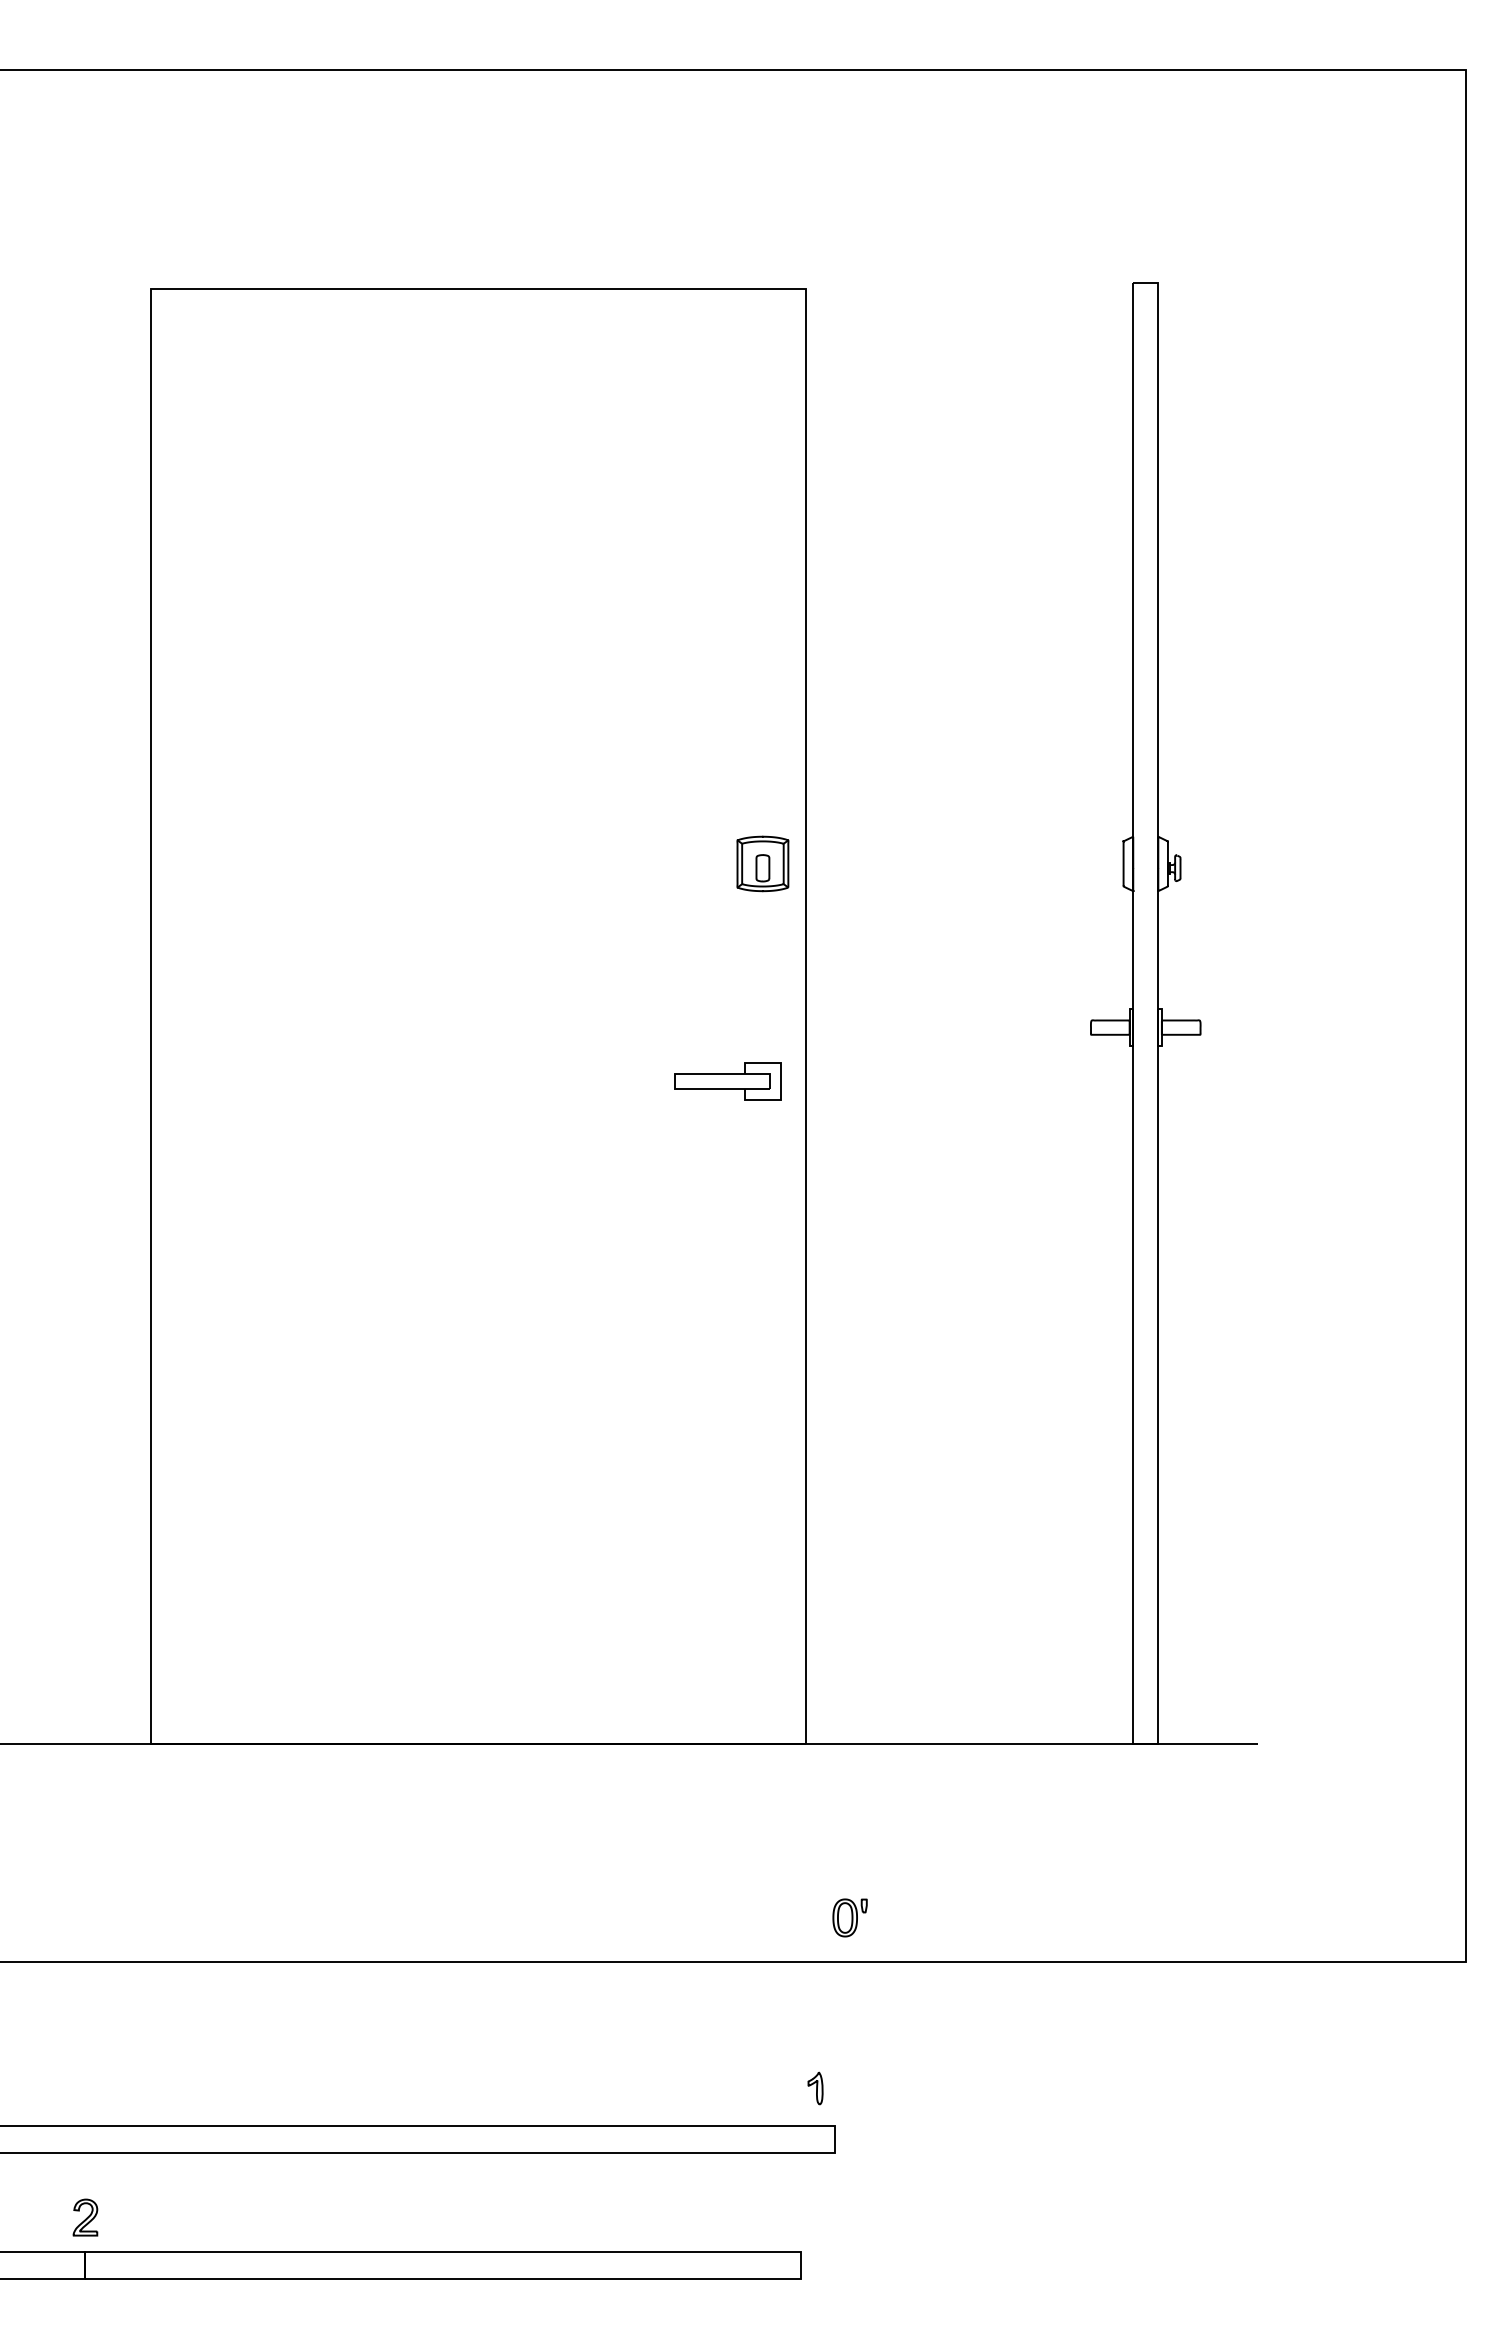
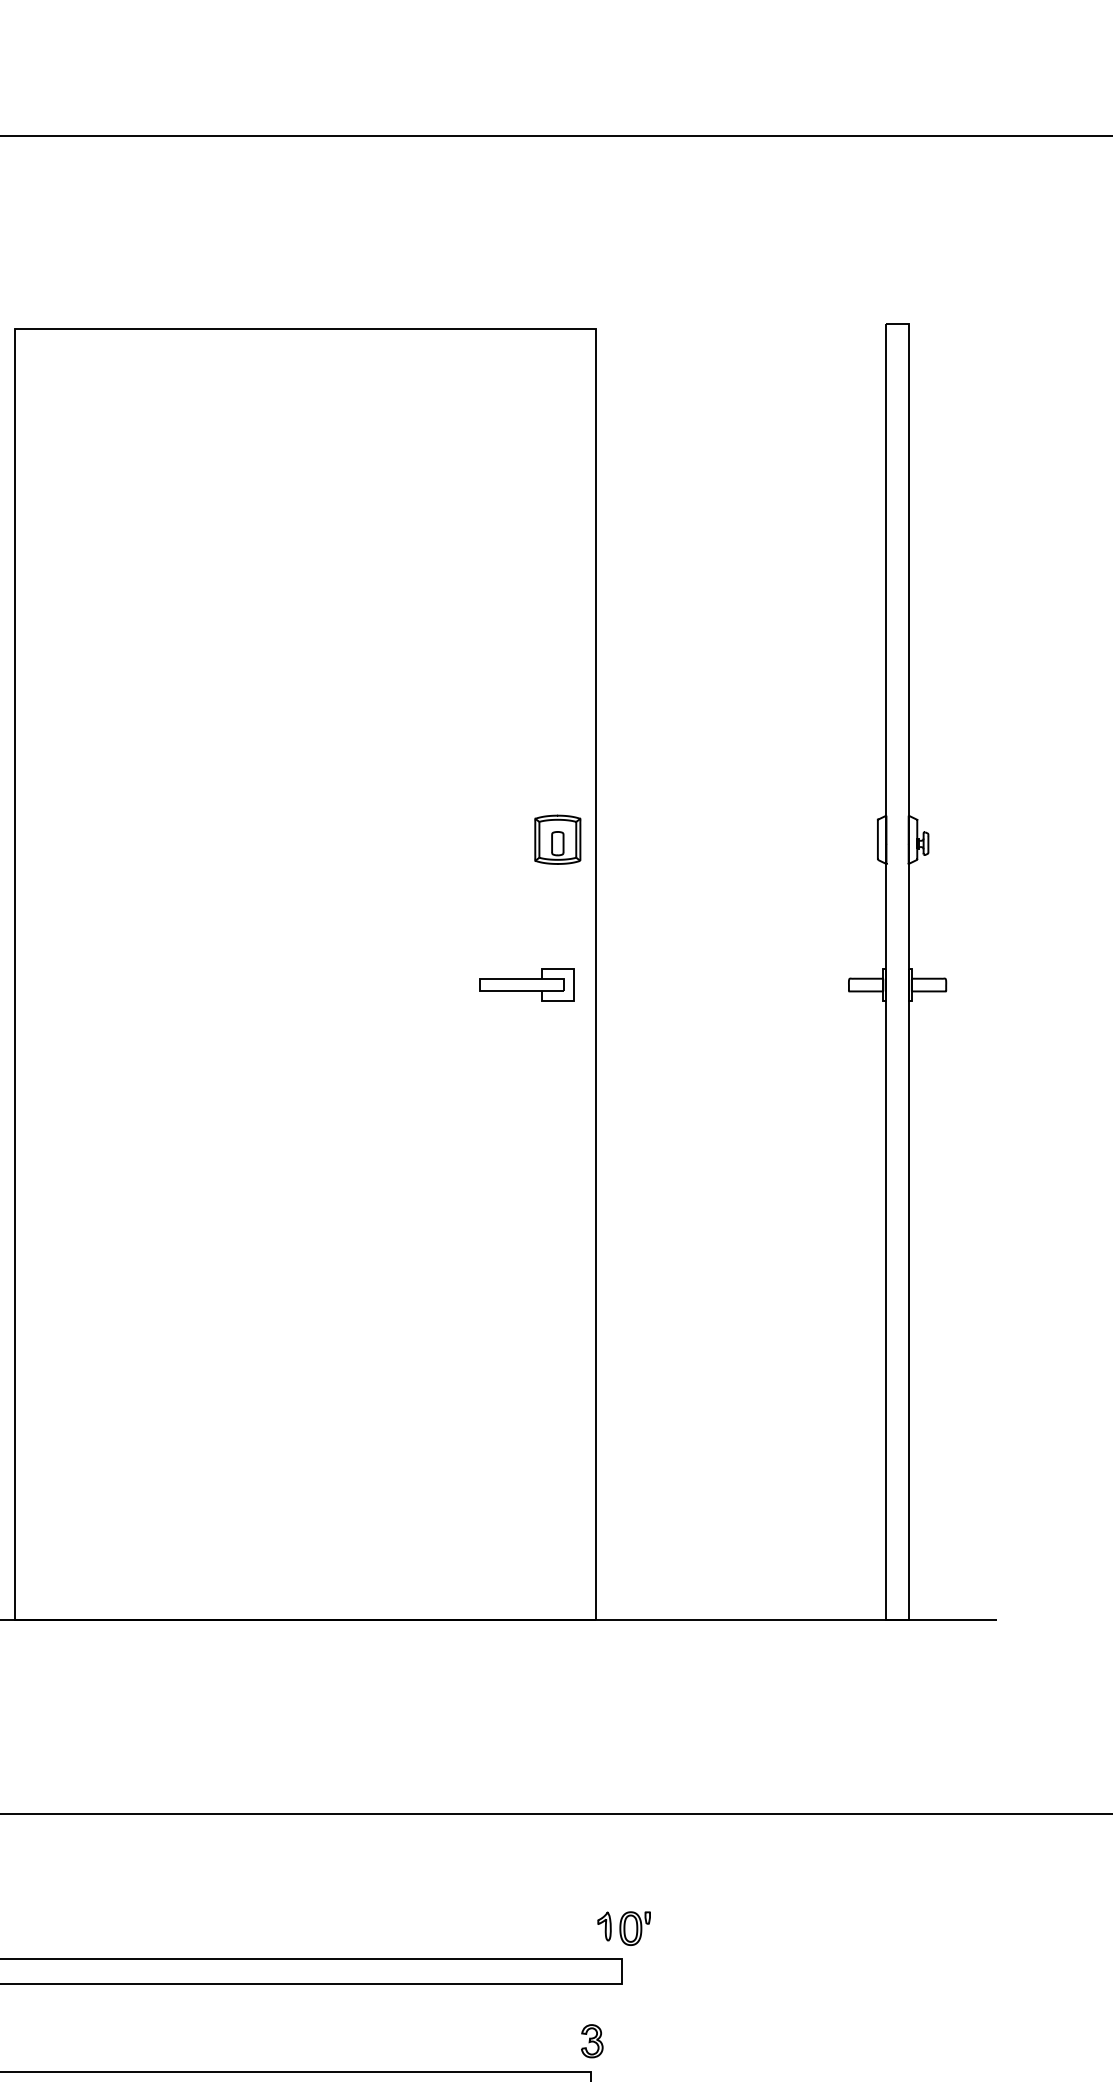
part: (727, 1081) -> (526, 984), moved
part: (849, 1917) -> (634, 1928), moved
part: (801, 2217) -> (592, 2040), added

